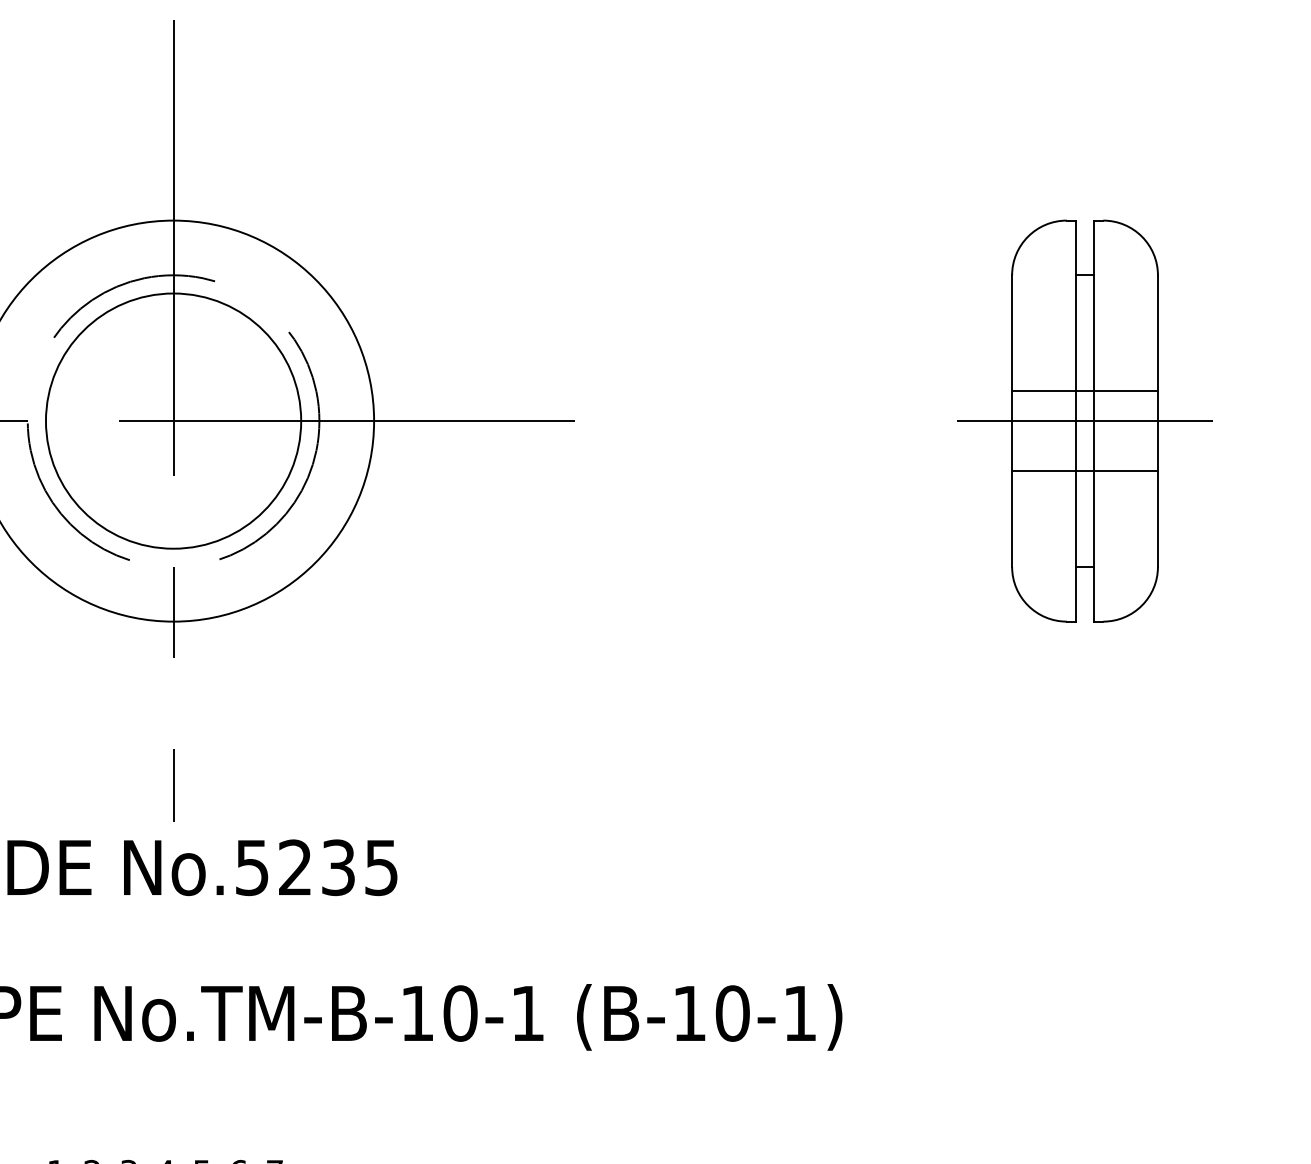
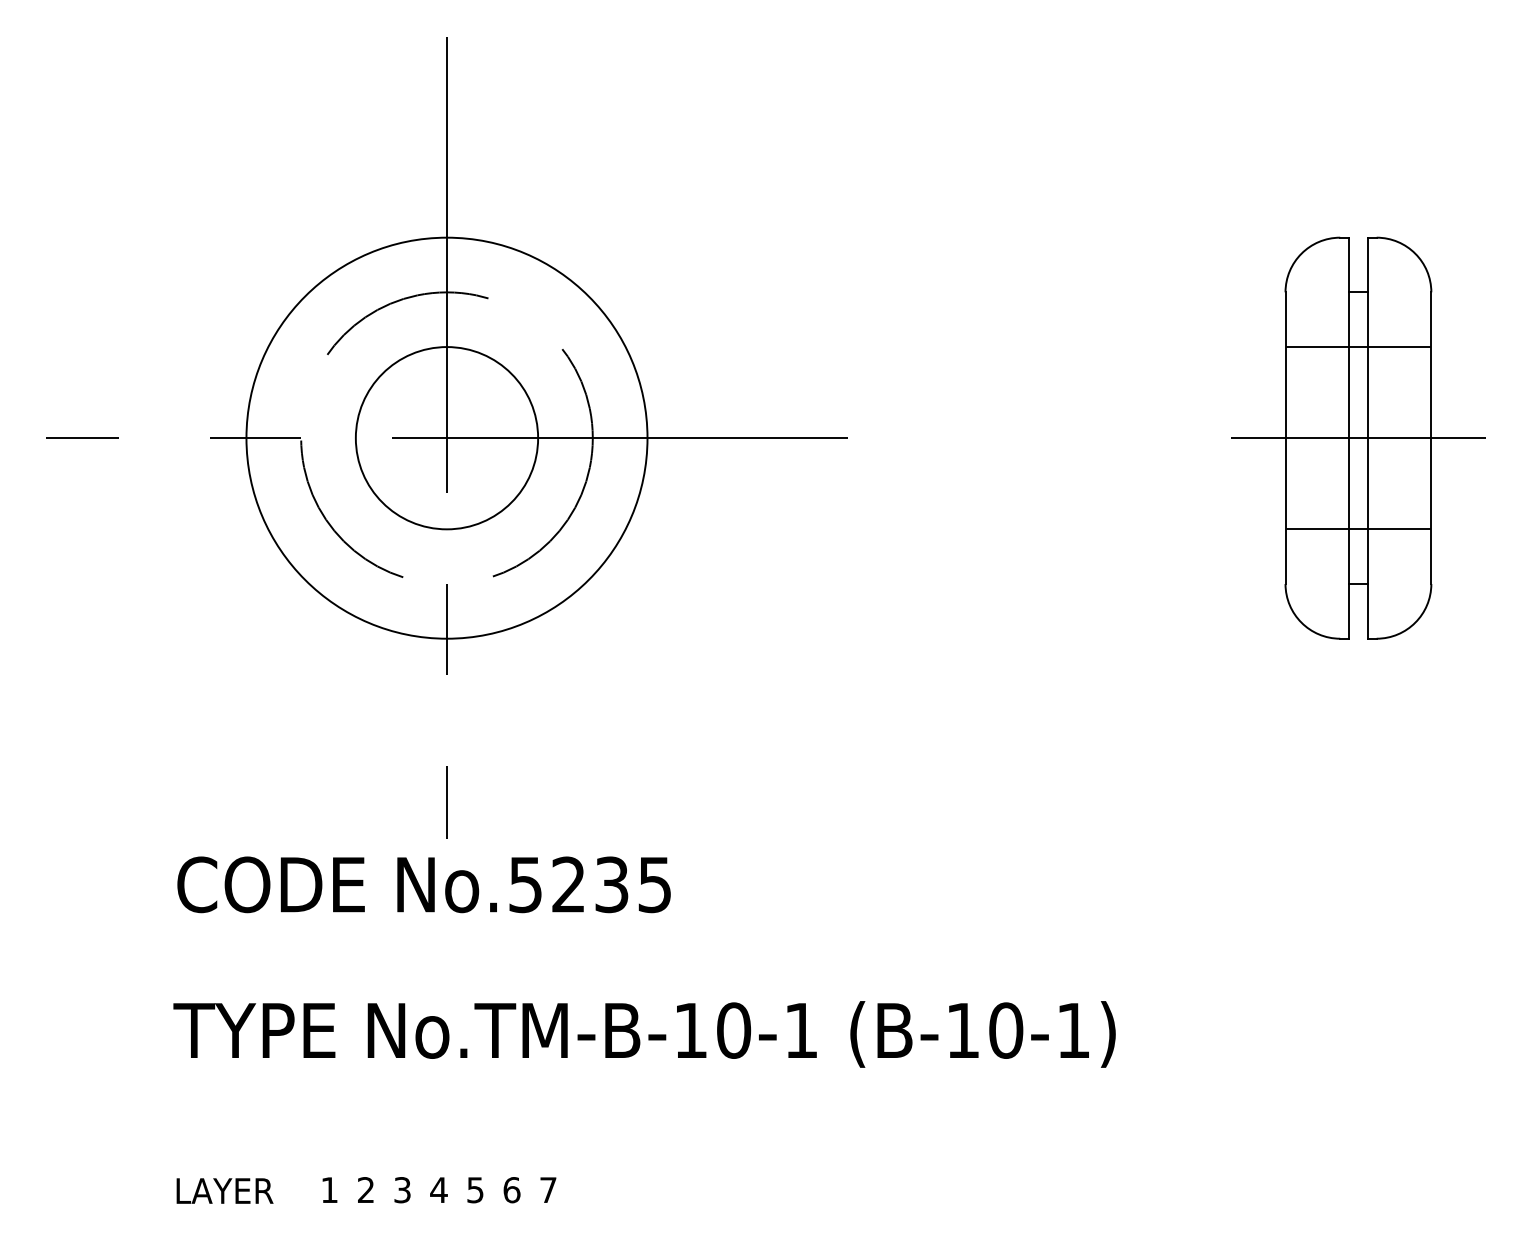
line: (1085, 391) -> (1358, 347), moved
circle: (173, 421) -> (446, 438), size x0.71
line: (1085, 471) -> (1358, 529), moved

